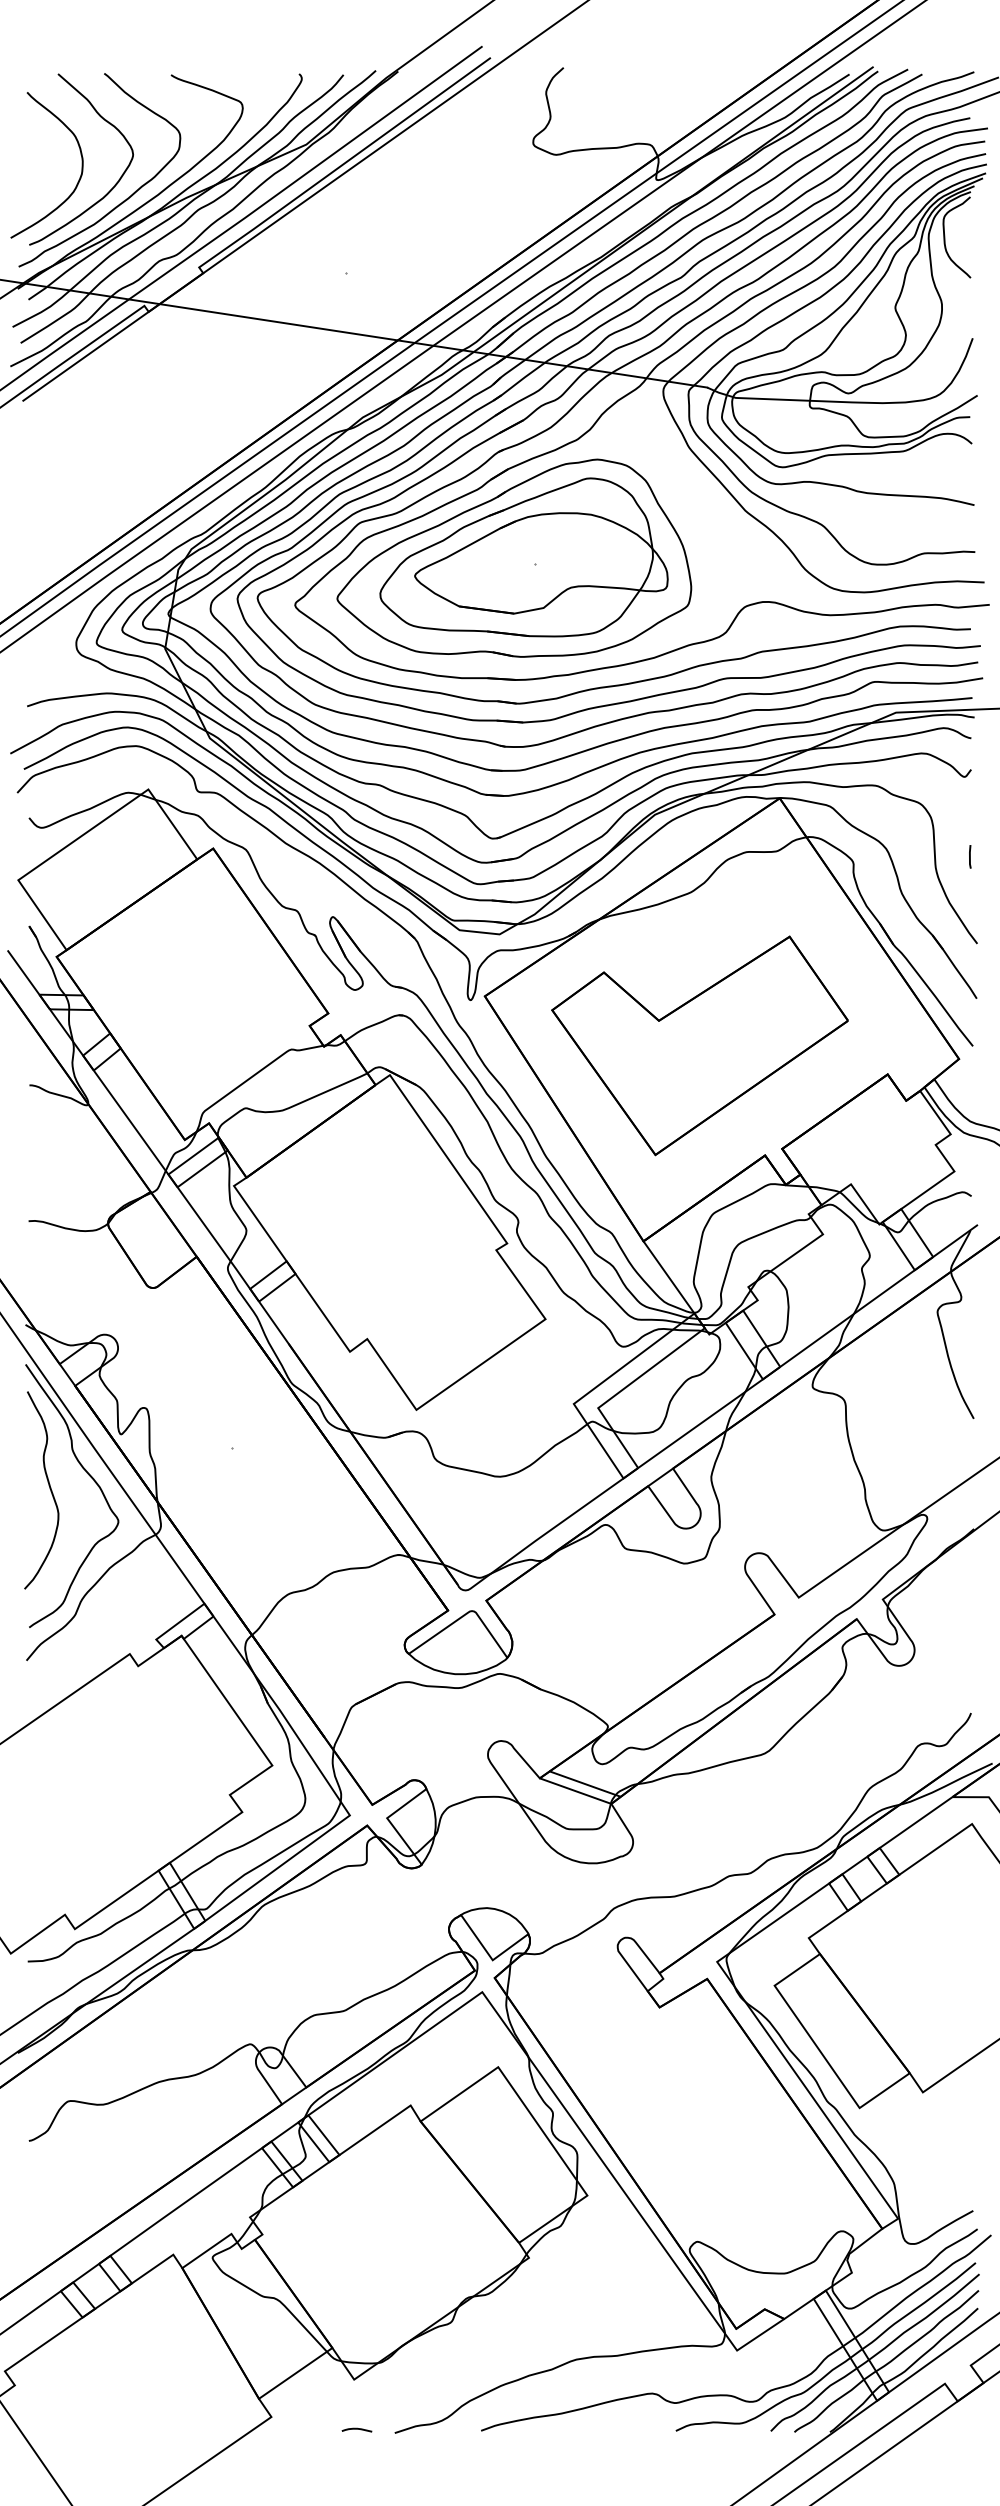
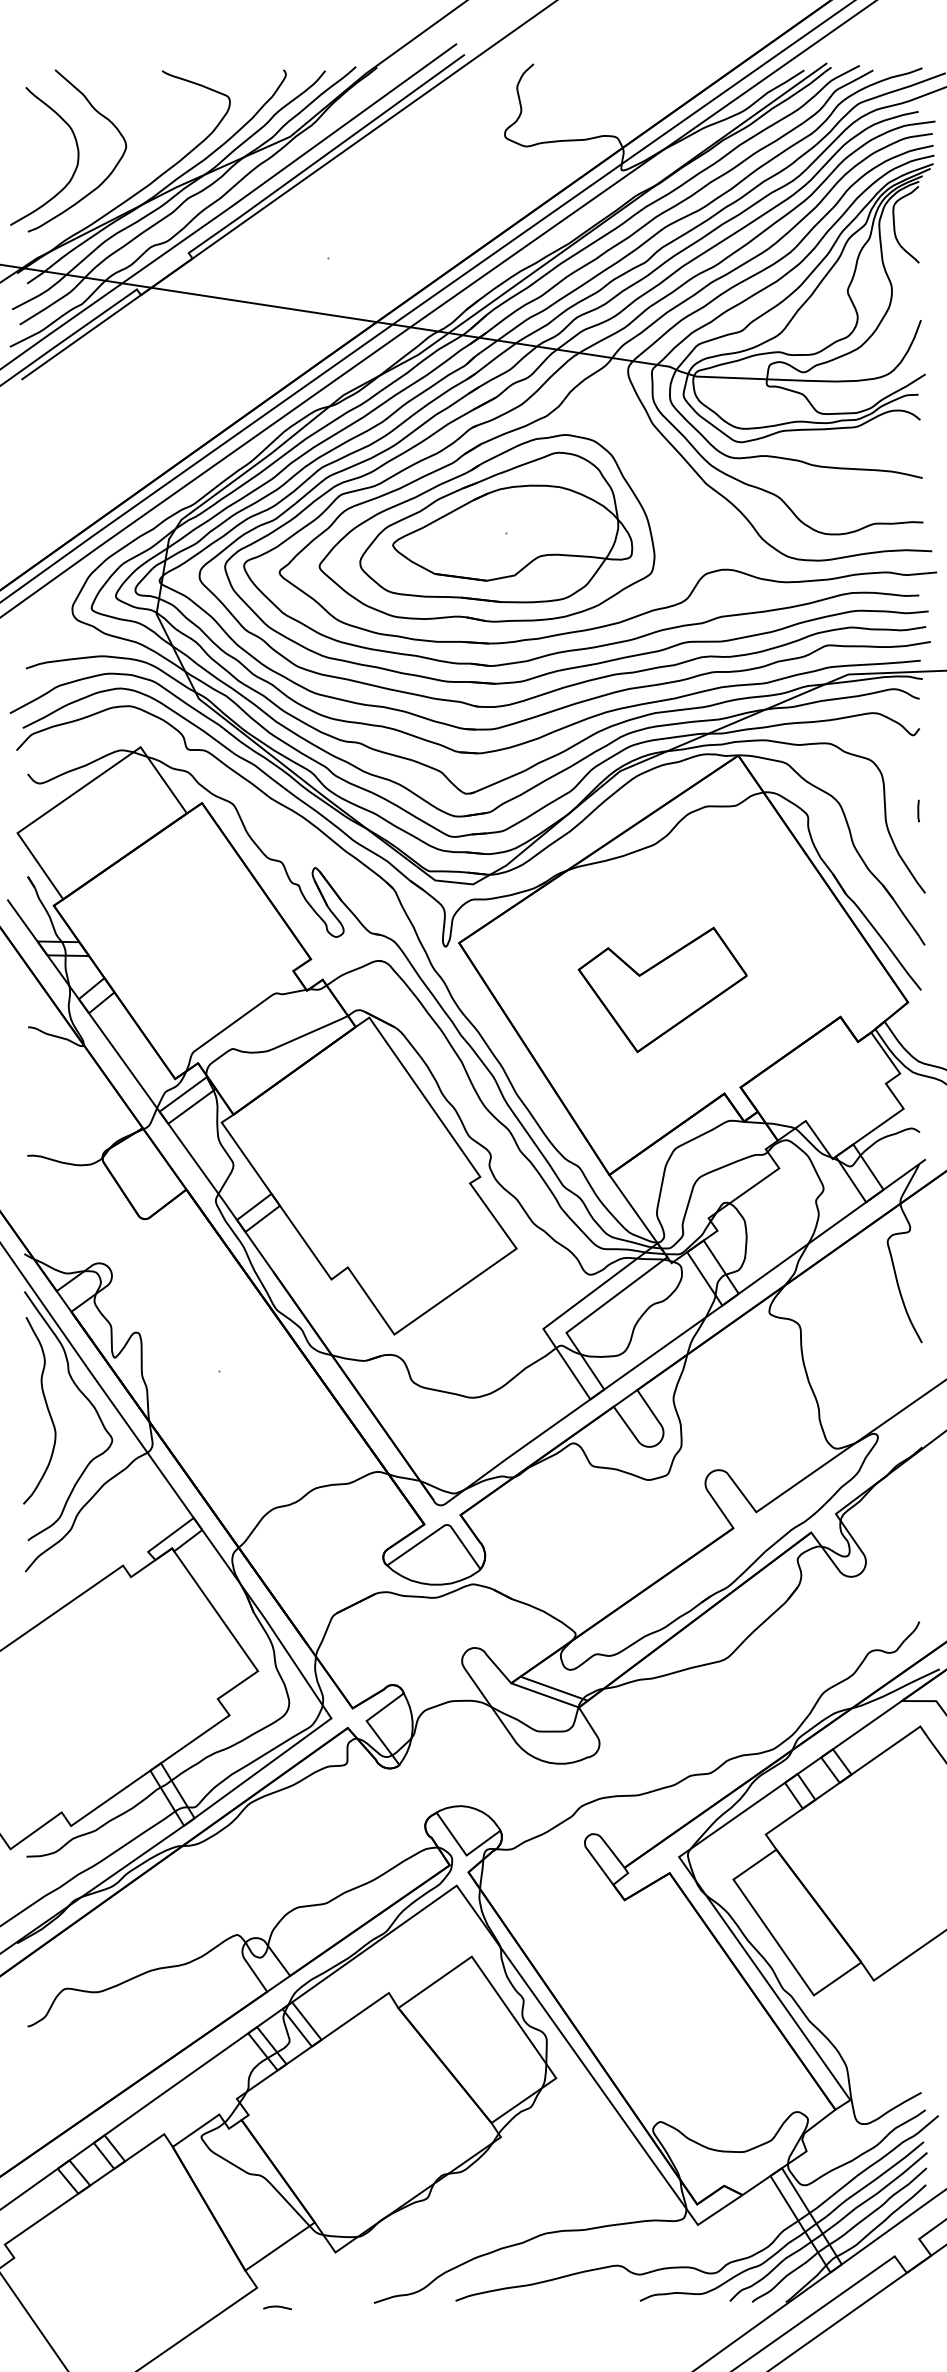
curve: (123, 200) -> (117, 189), removed
part: (699, 1045) -> (662, 989), size x0.6
curve: (356, 2429) -> (277, 2307), moved

